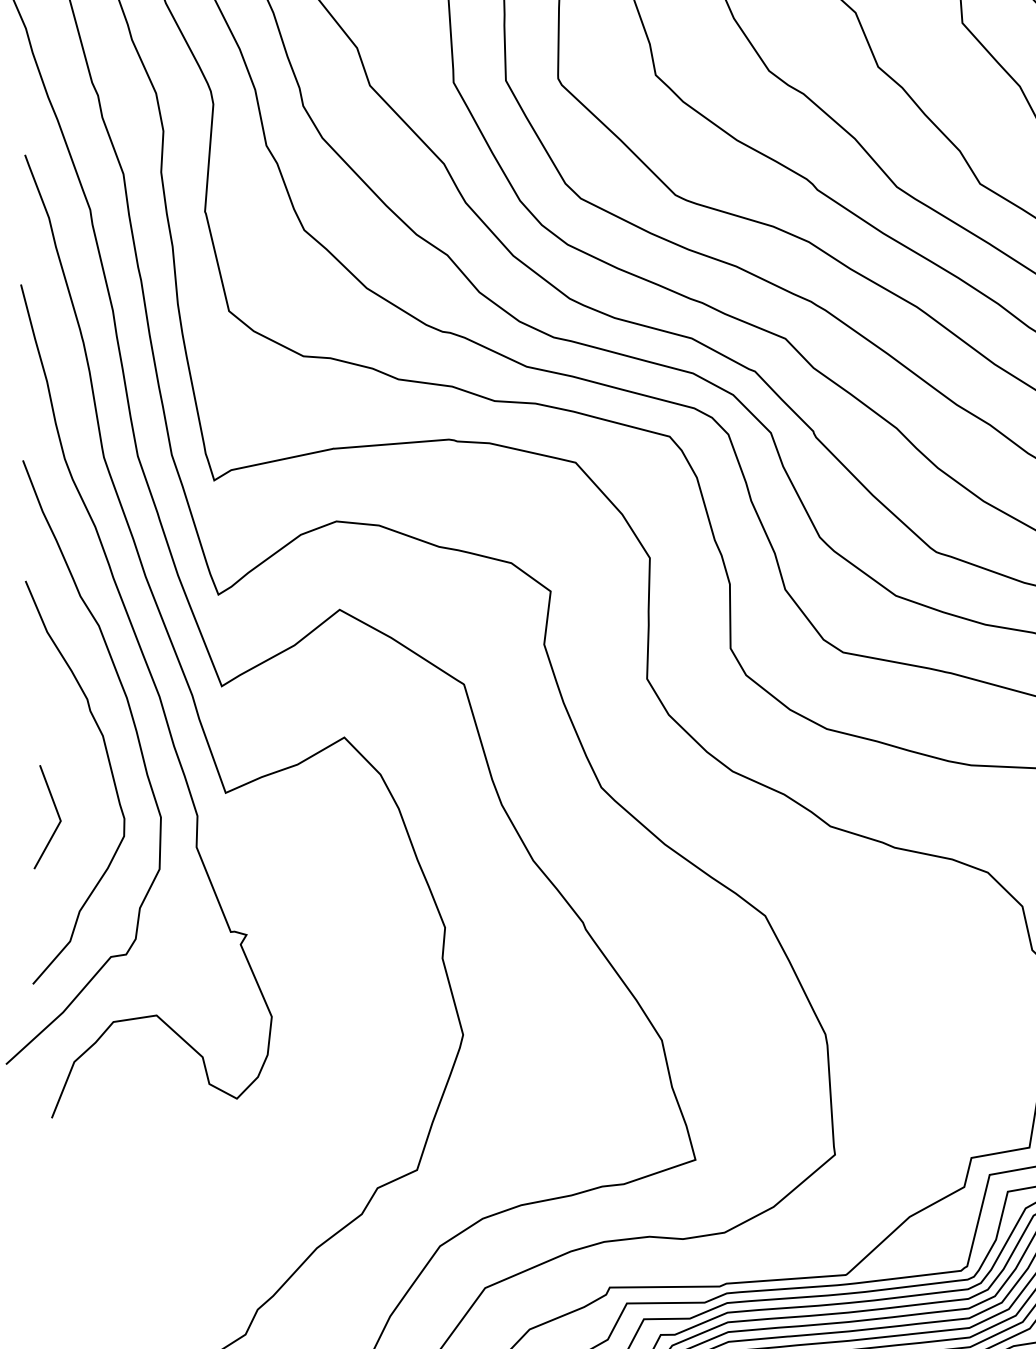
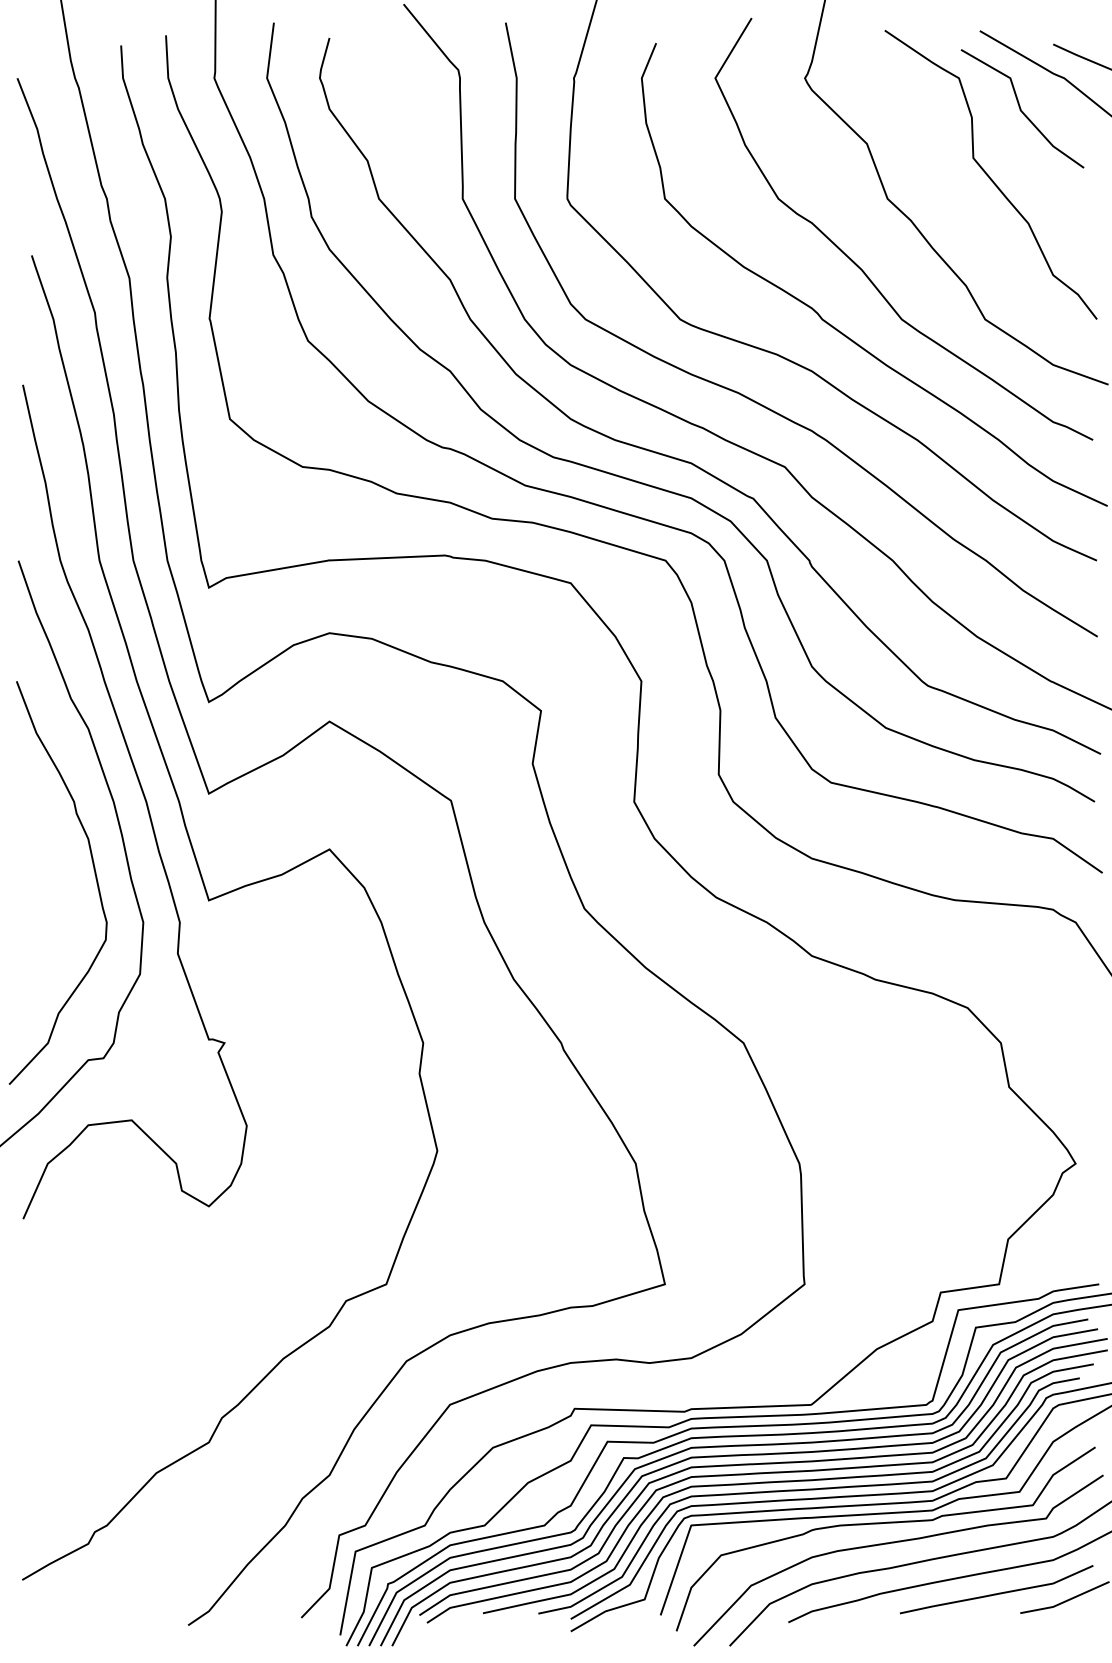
line: (55, 811) -> (38, 912), removed

